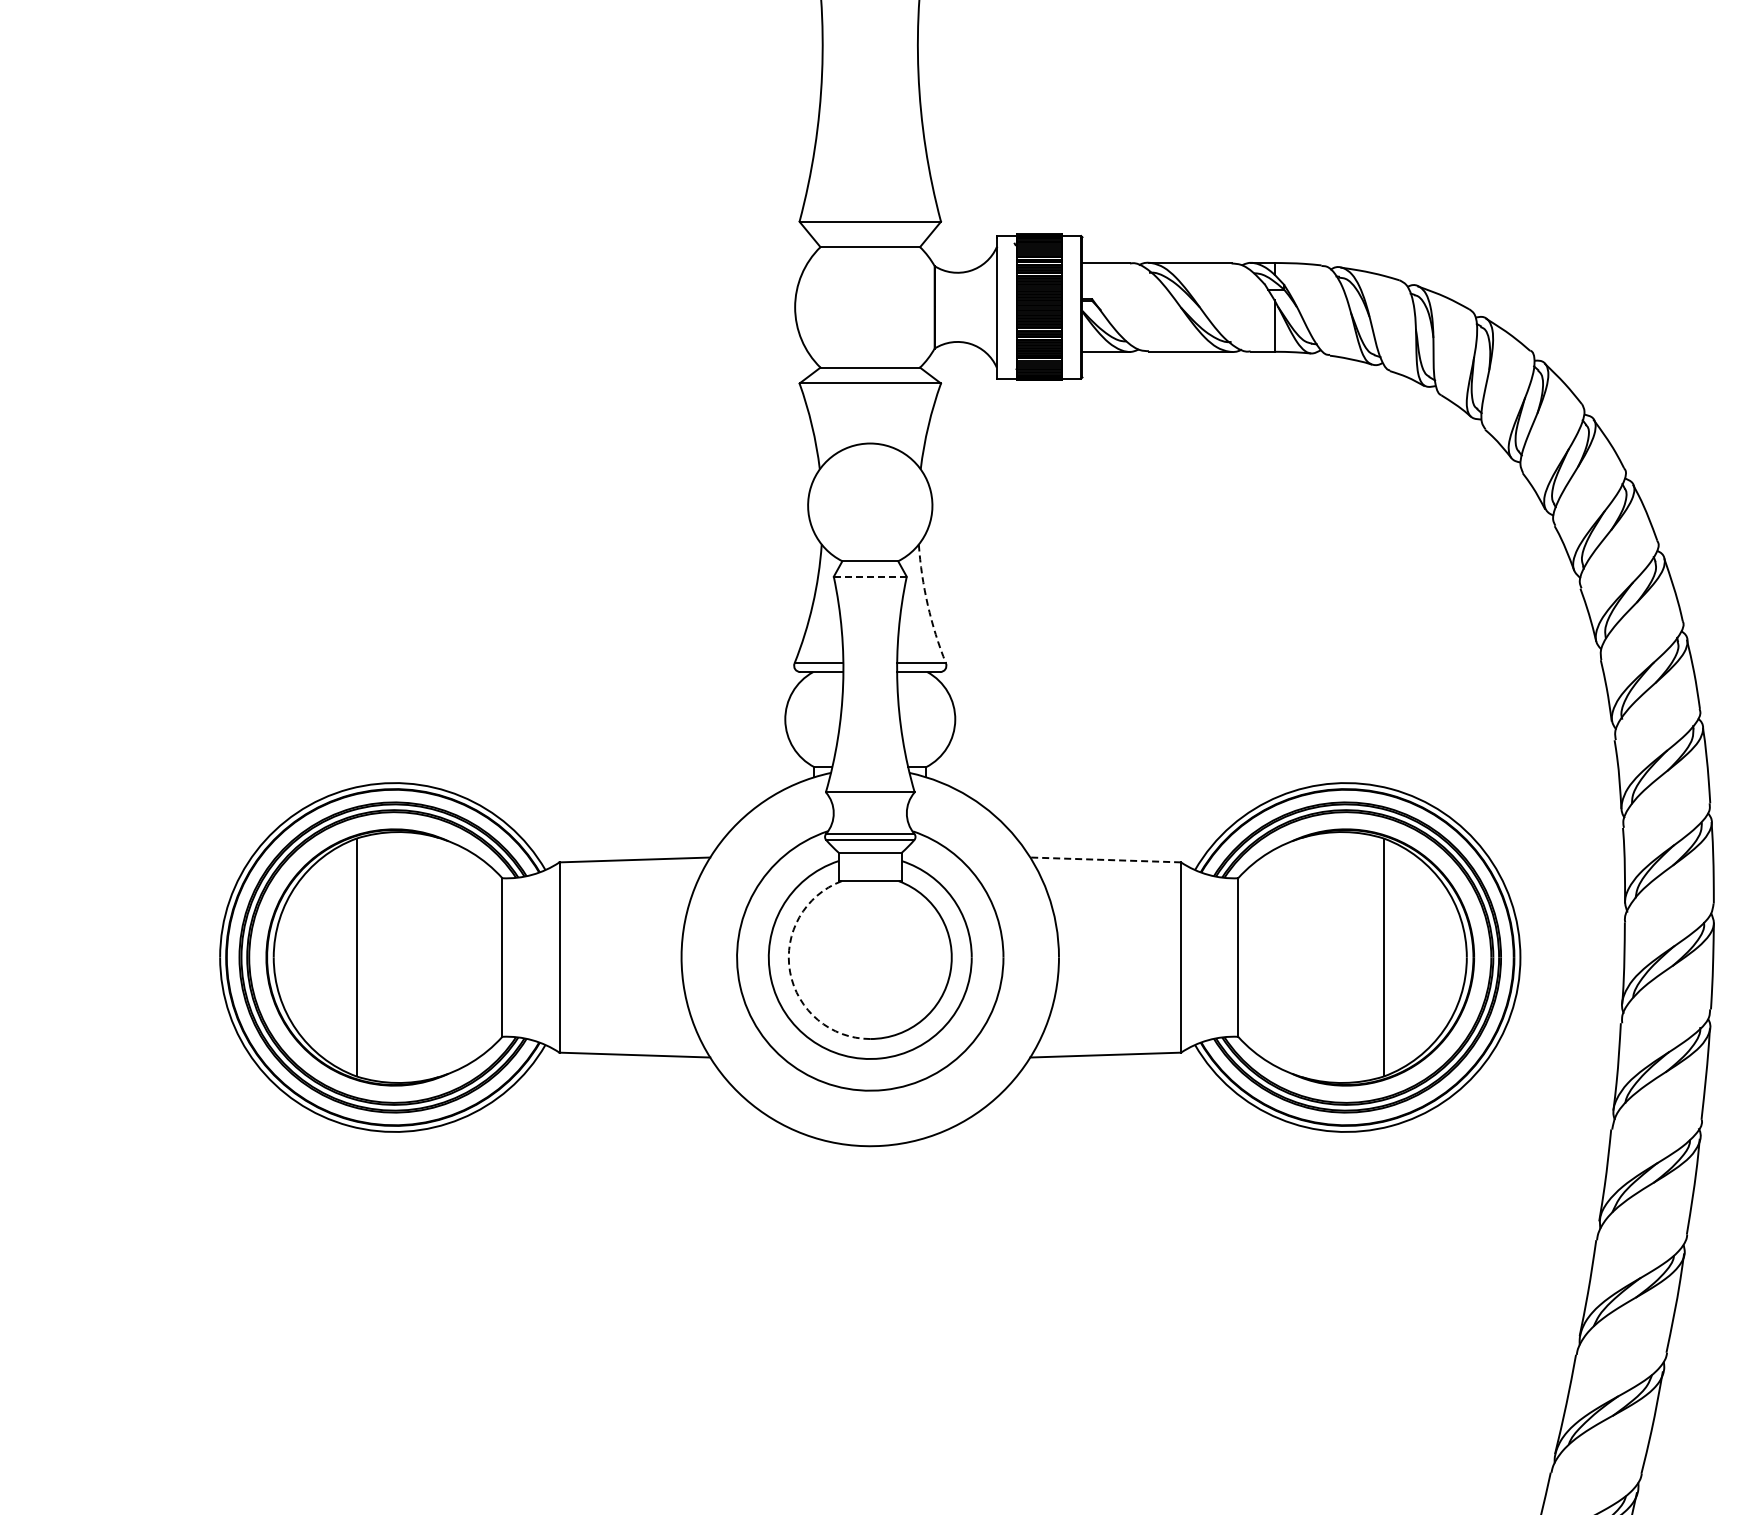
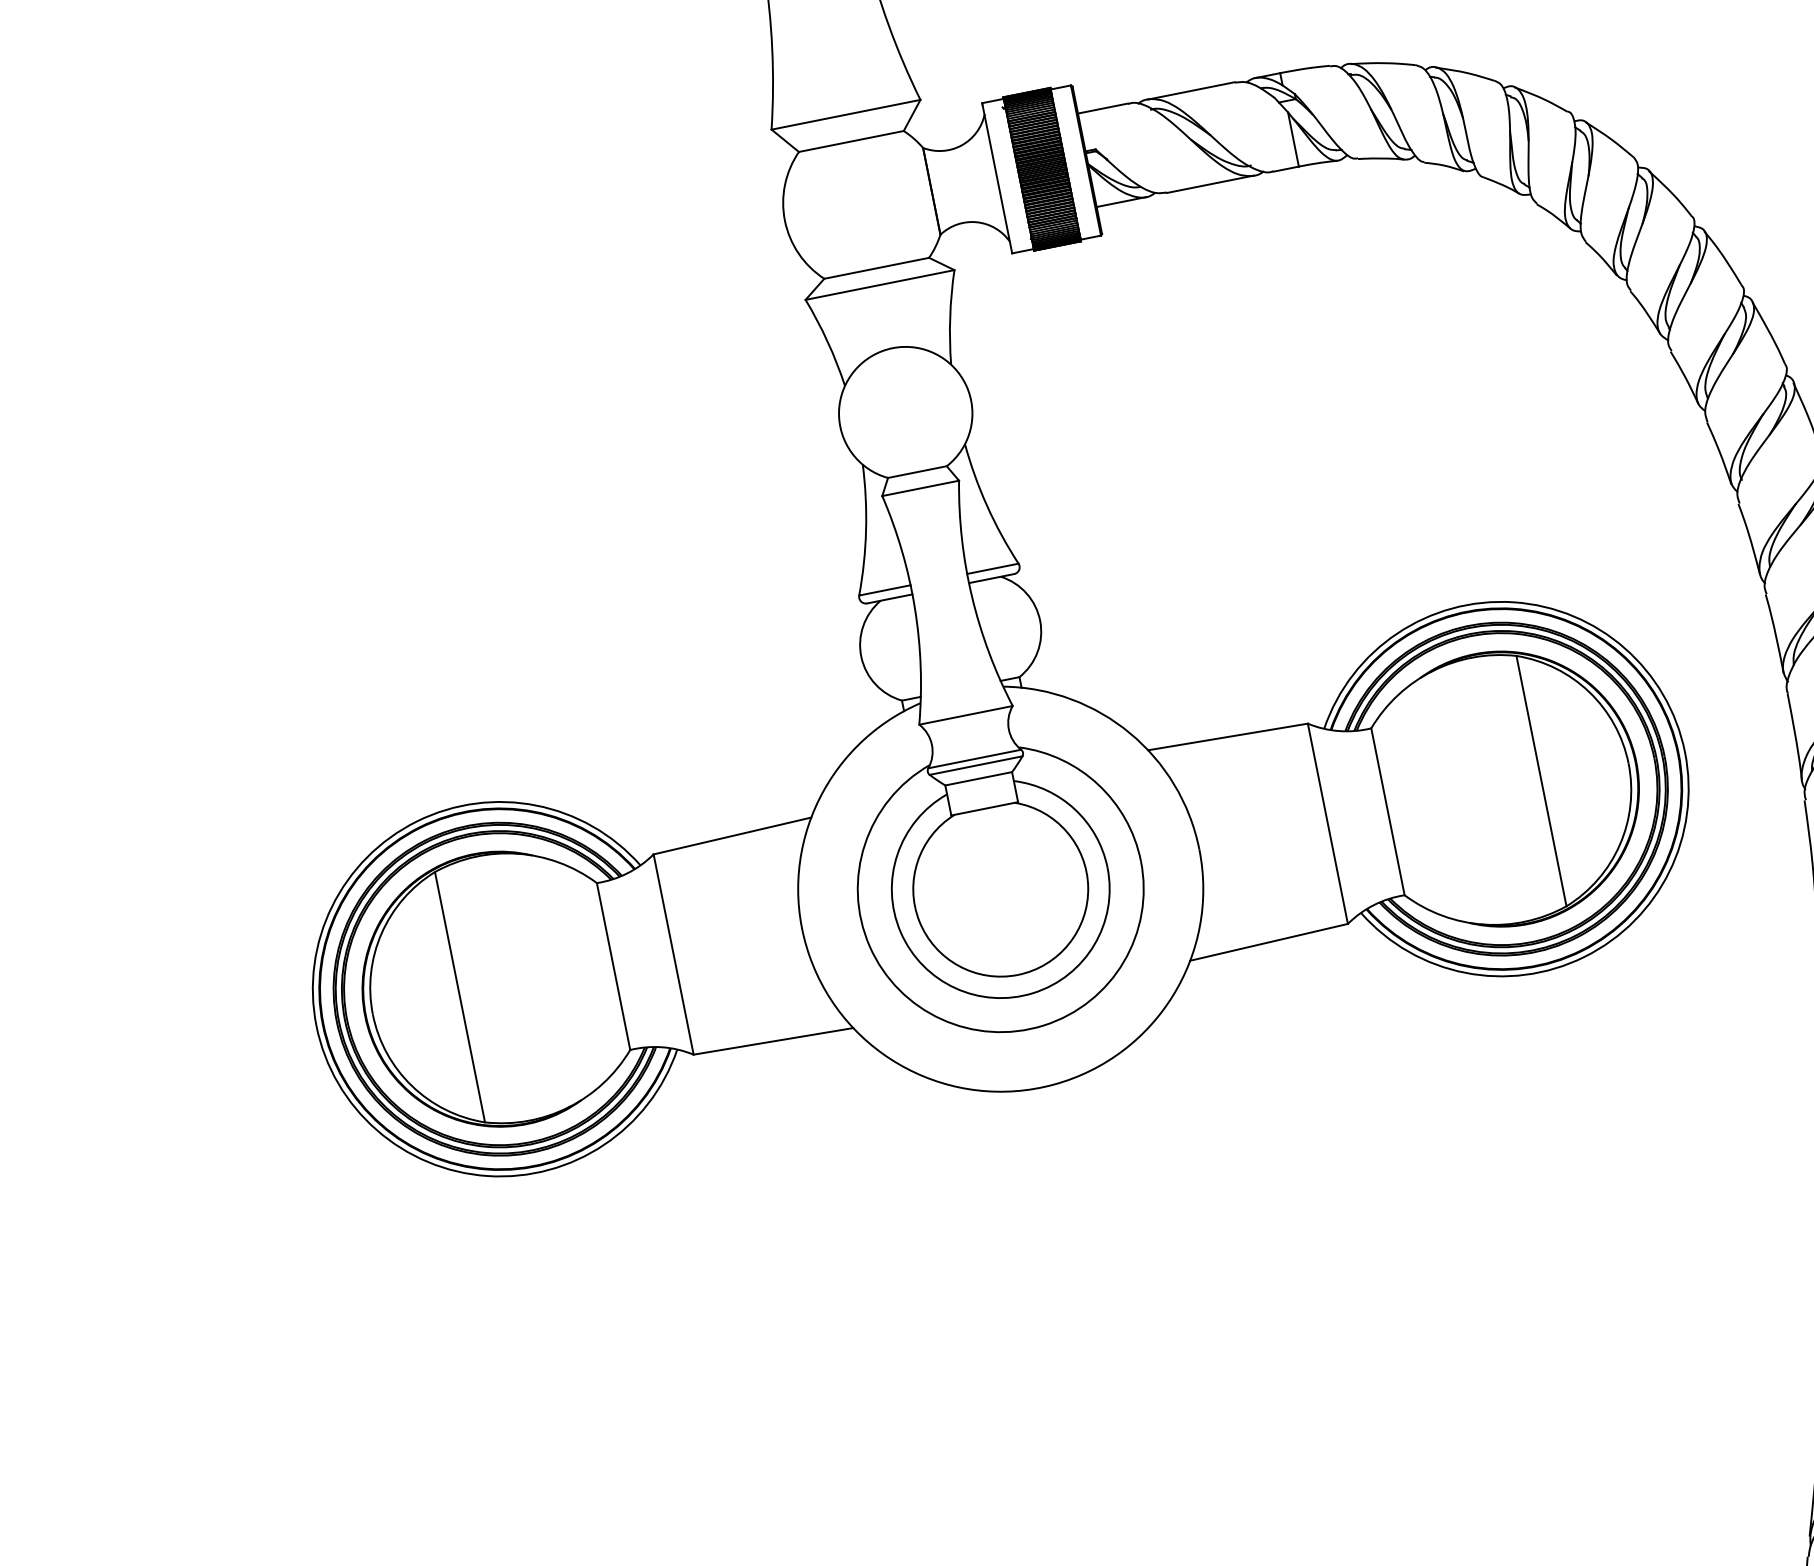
line: (870, 576) -> (920, 488), dashed -> solid
arc: (927, 605) -> (986, 506), dashed -> solid
line: (1105, 859) -> (1227, 736), dashed -> solid
arc: (790, 972) -> (919, 921), dashed -> solid

